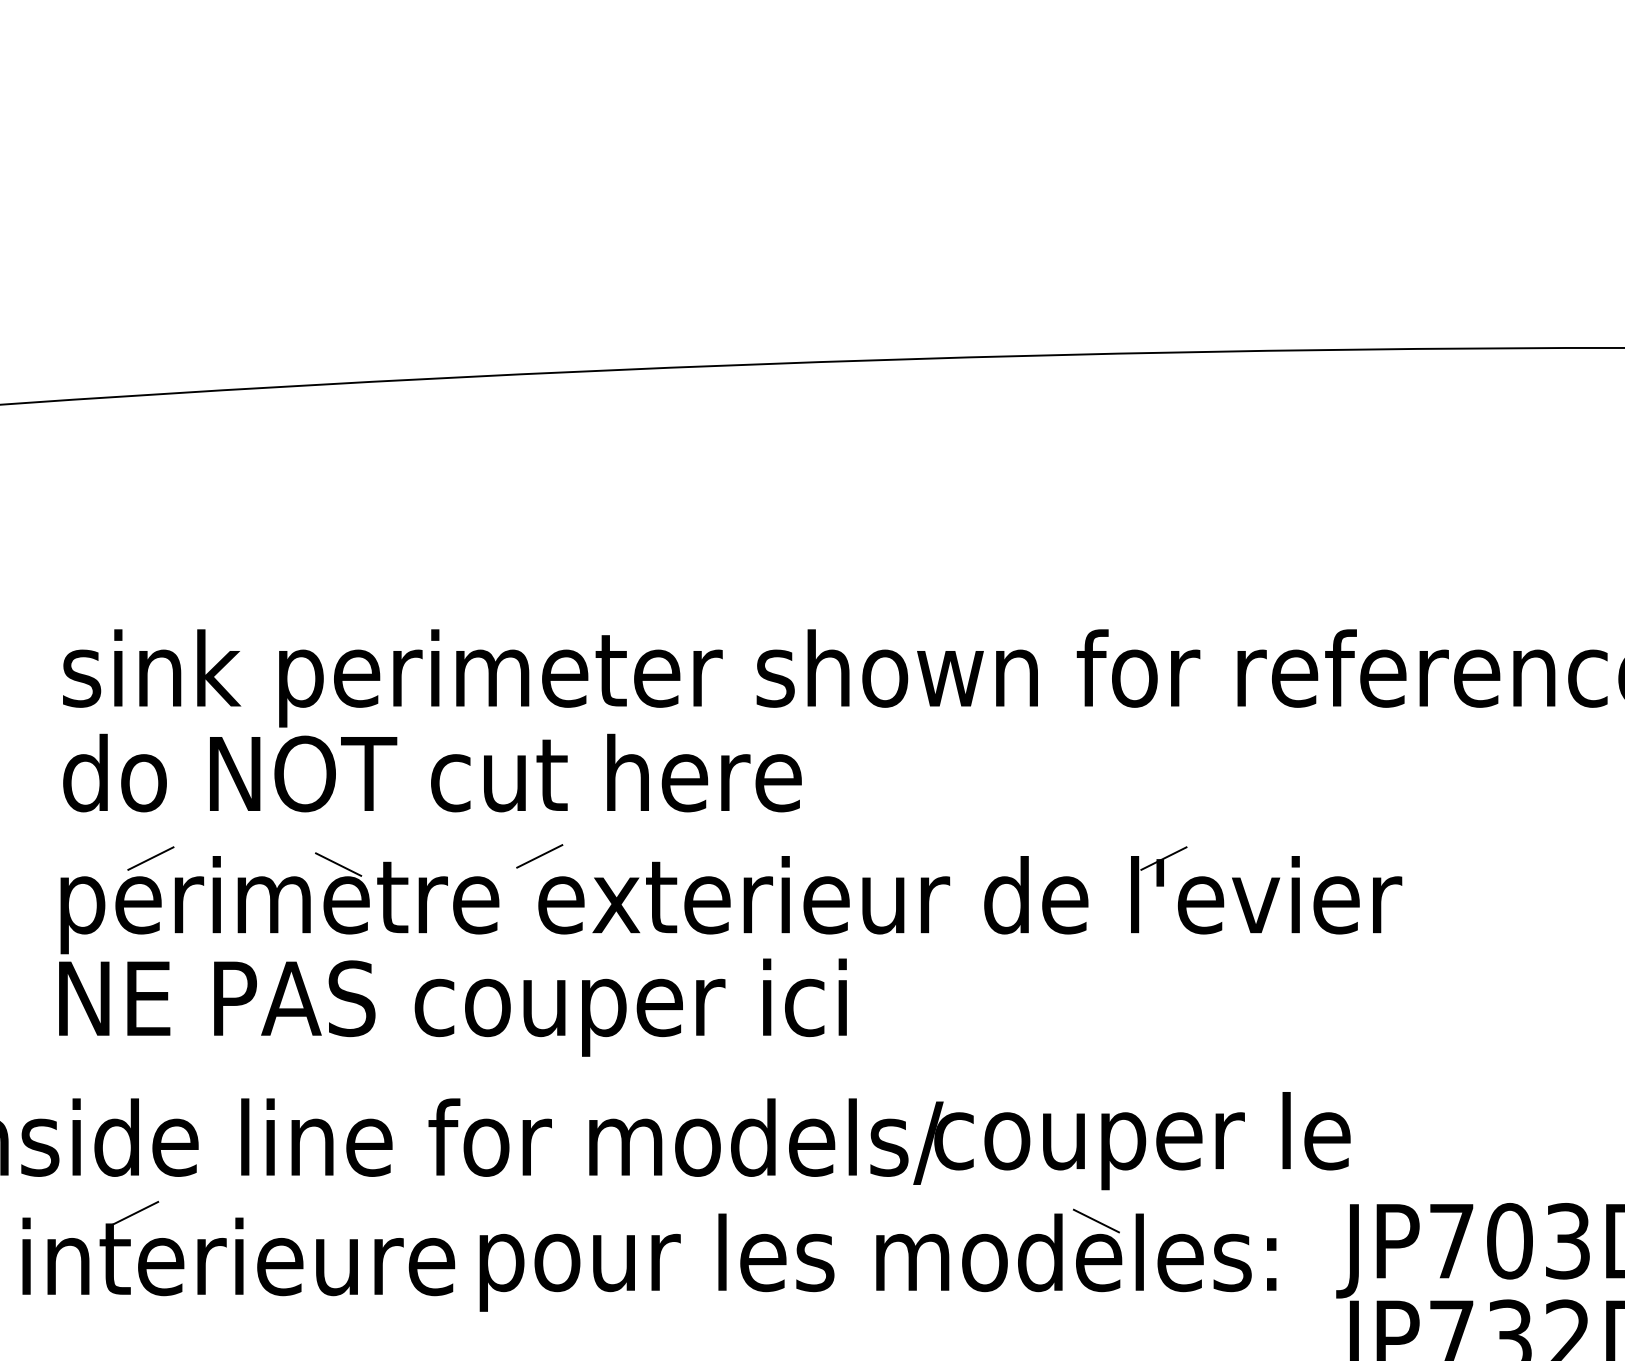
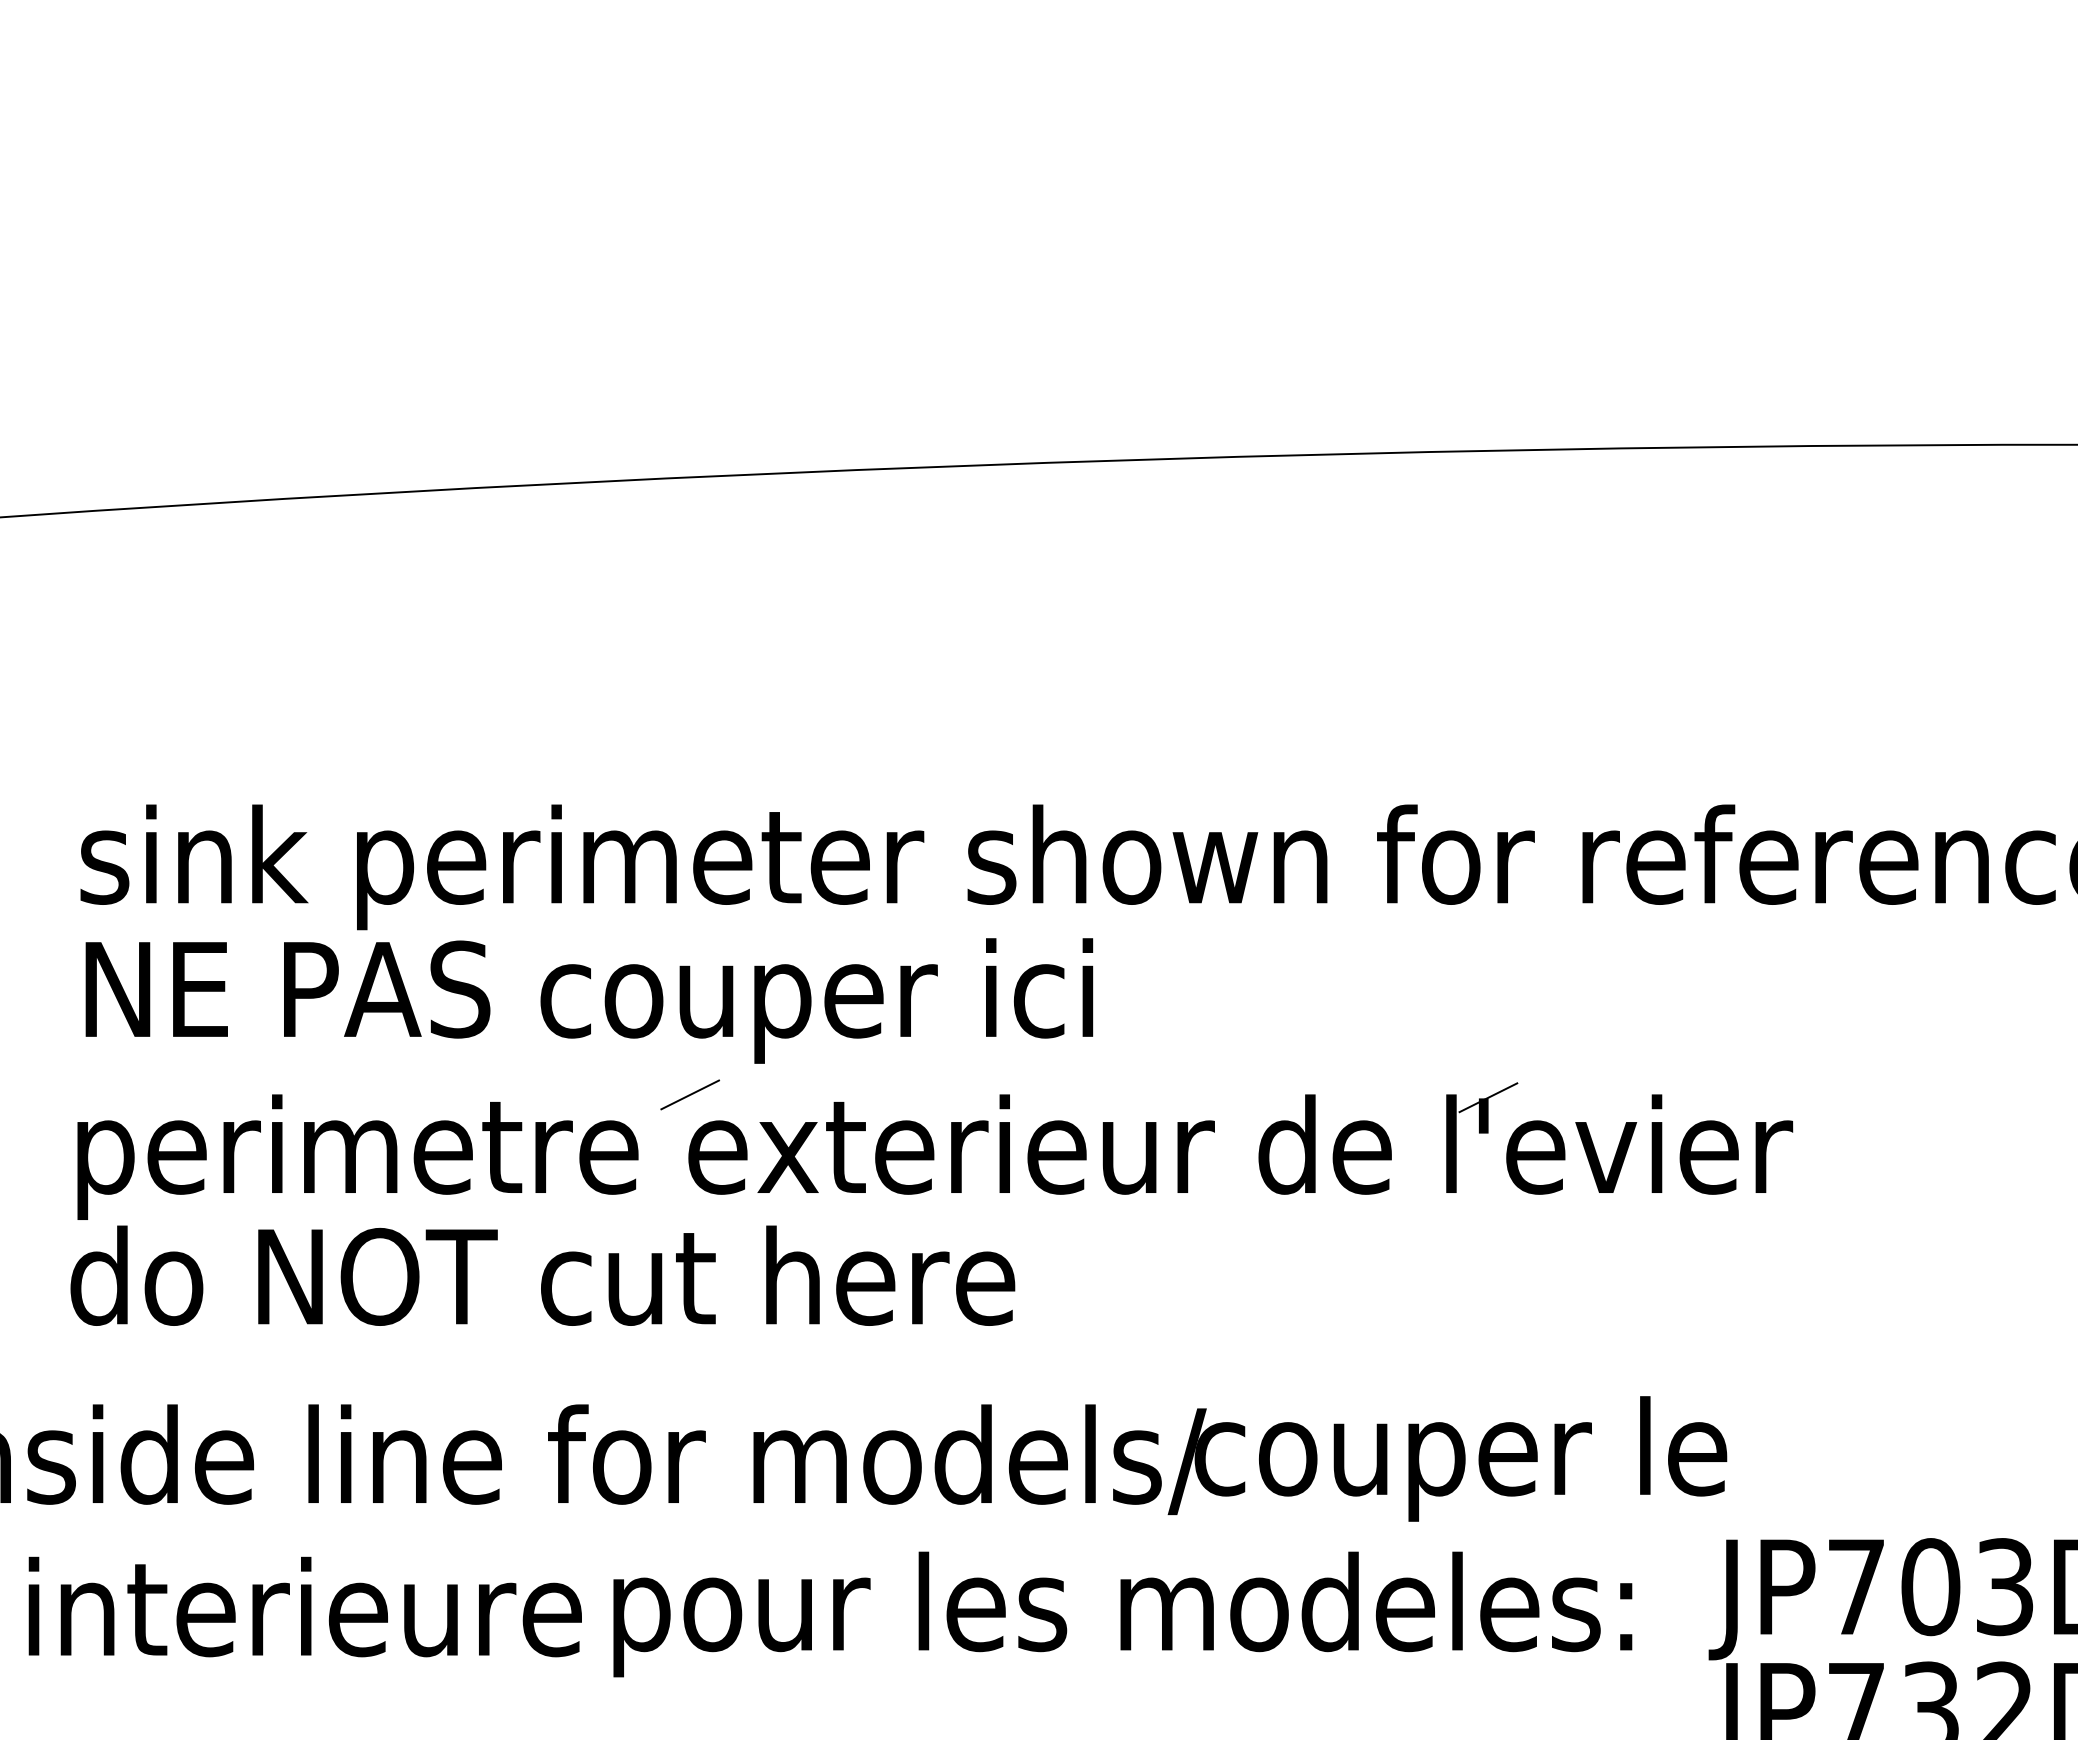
text: (458, 782) -> (586, 1000), do NOT cut here -> NE PAS couper ici
line: (150, 858) -> (192, 1097), removed
line: (338, 864) -> (432, 1105), removed
text: (450, 1007) -> (576, 1288), NE PAS couper ici -> do NOT cut here
line: (135, 1212) -> (173, 1550), removed
line: (1095, 1220) -> (1401, 1560), removed

